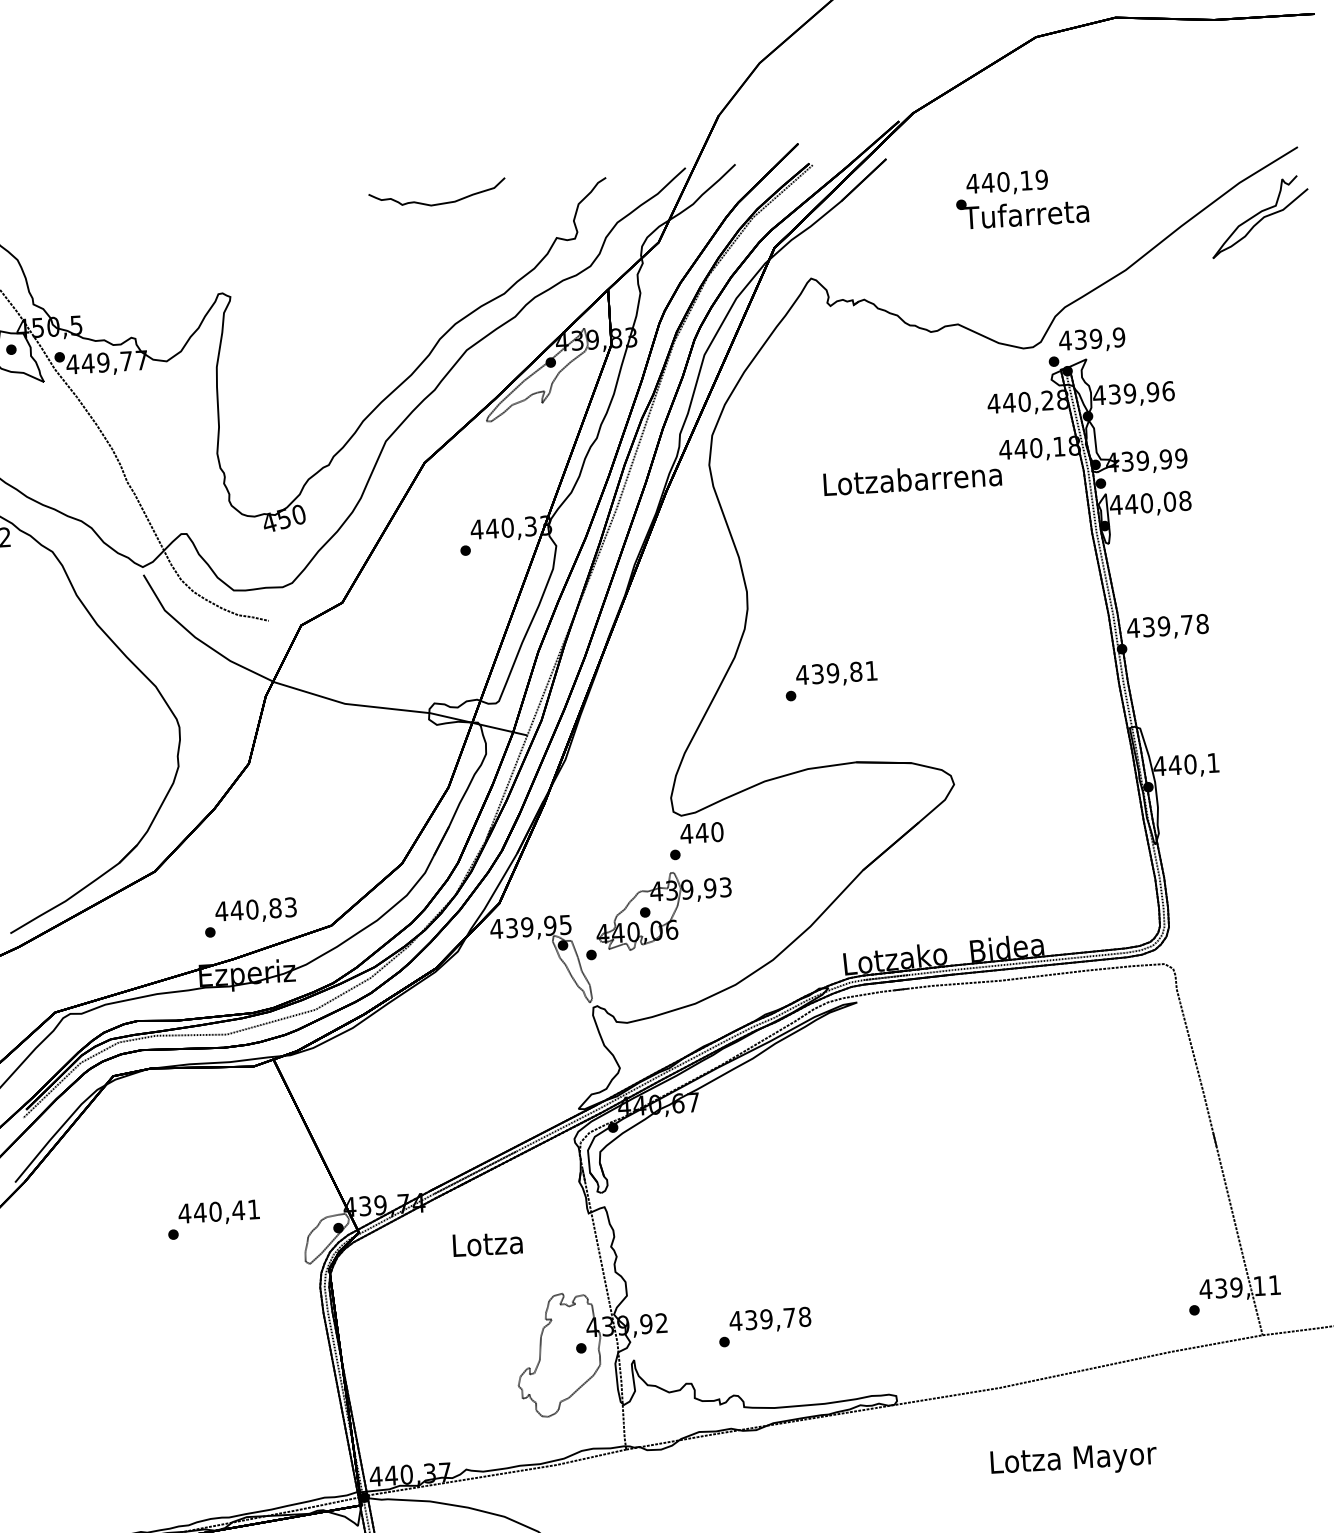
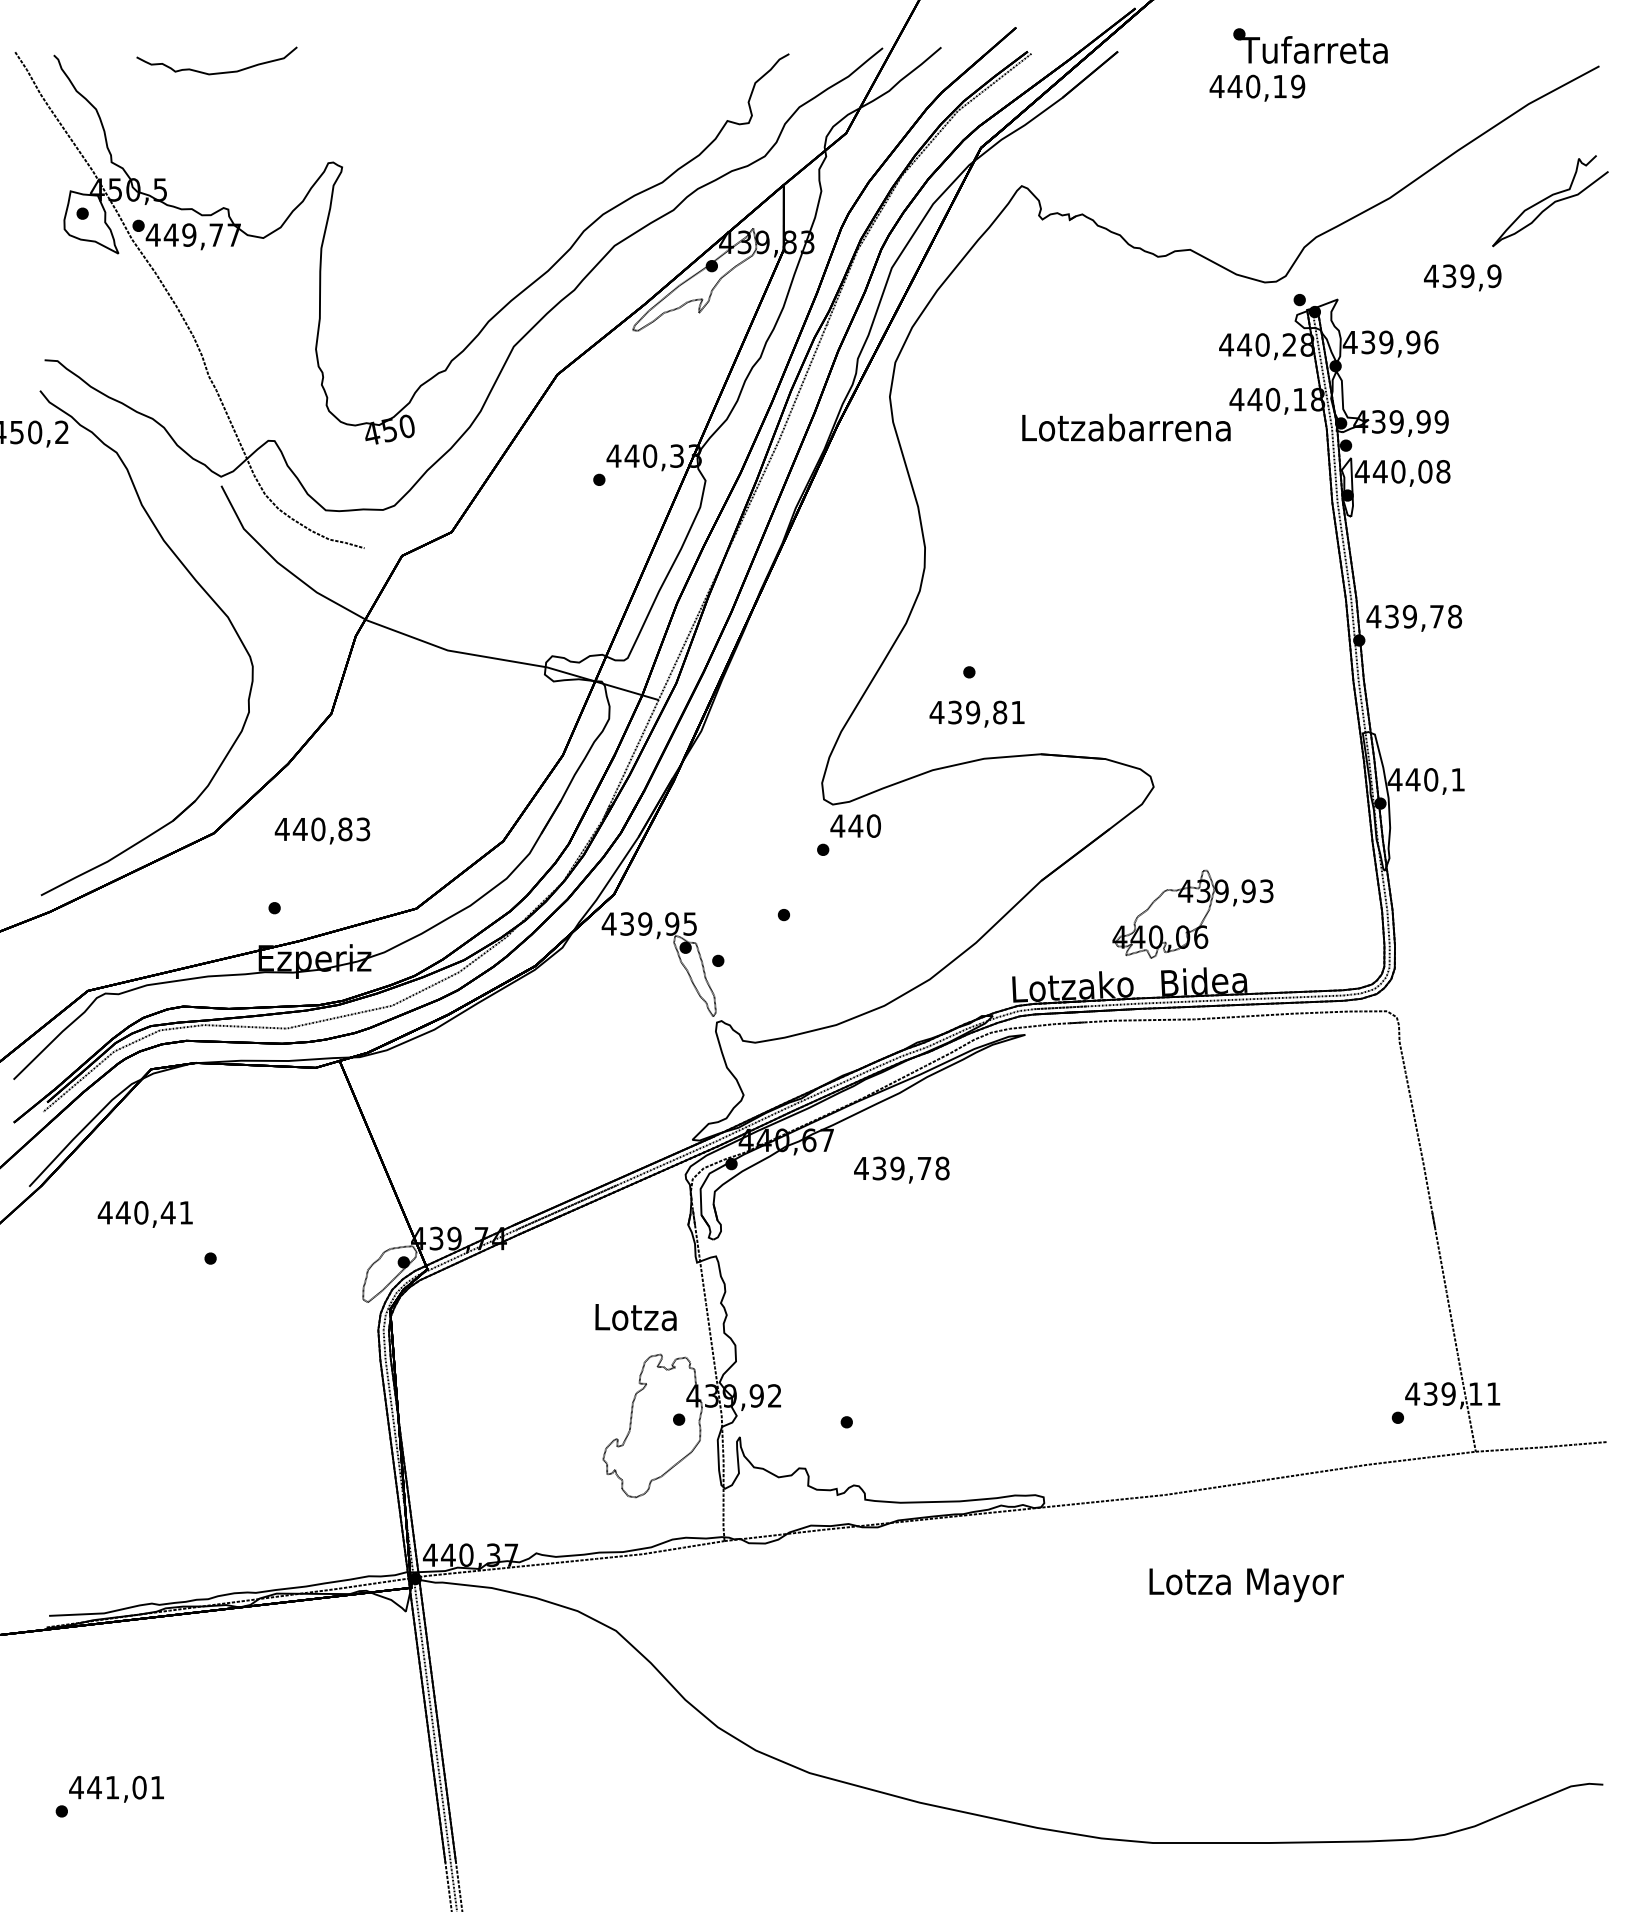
curve: (437, 203) -> (216, 72), moved
text: (1022, 210) -> (1310, 45), moved
part: (1260, 217) -> (1550, 201), moved
text: (1091, 340) -> (1462, 277), moved
text: (836, 673) -> (976, 713), moved
text: (256, 910) -> (322, 830), moved
part: (663, 910) -> (1192, 913), moved
text: (218, 1213) -> (144, 1214), moved
text: (487, 1244) -> (635, 1317), moved
text: (770, 1319) -> (901, 1169), moved

